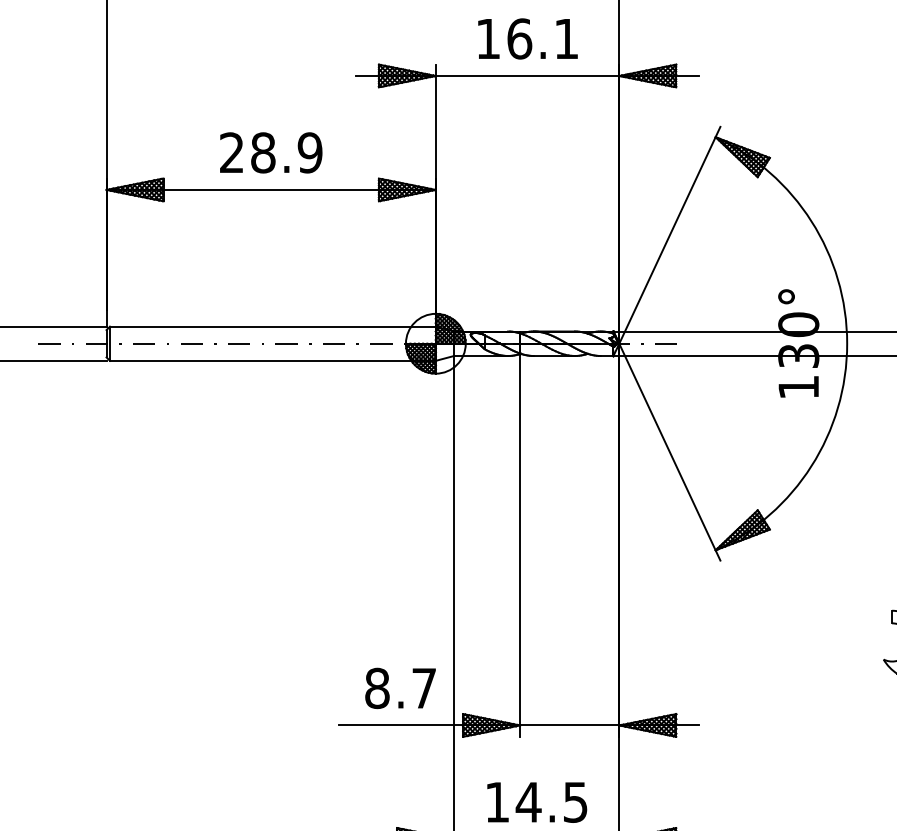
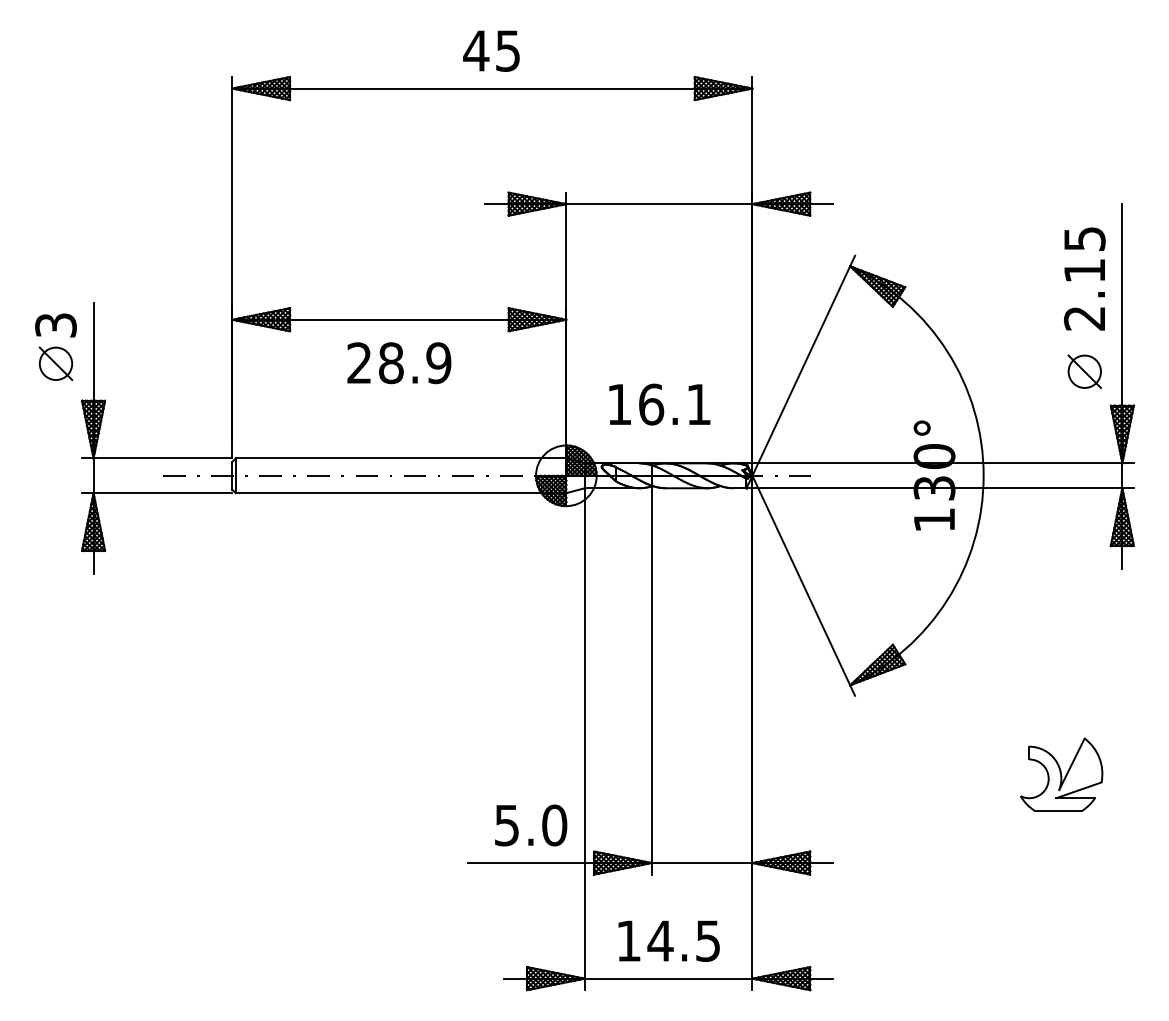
text: (527, 38) -> (659, 404), moved
text: (271, 153) -> (399, 363), moved
text: (400, 688) -> (530, 825), 8.7 -> 5.0

